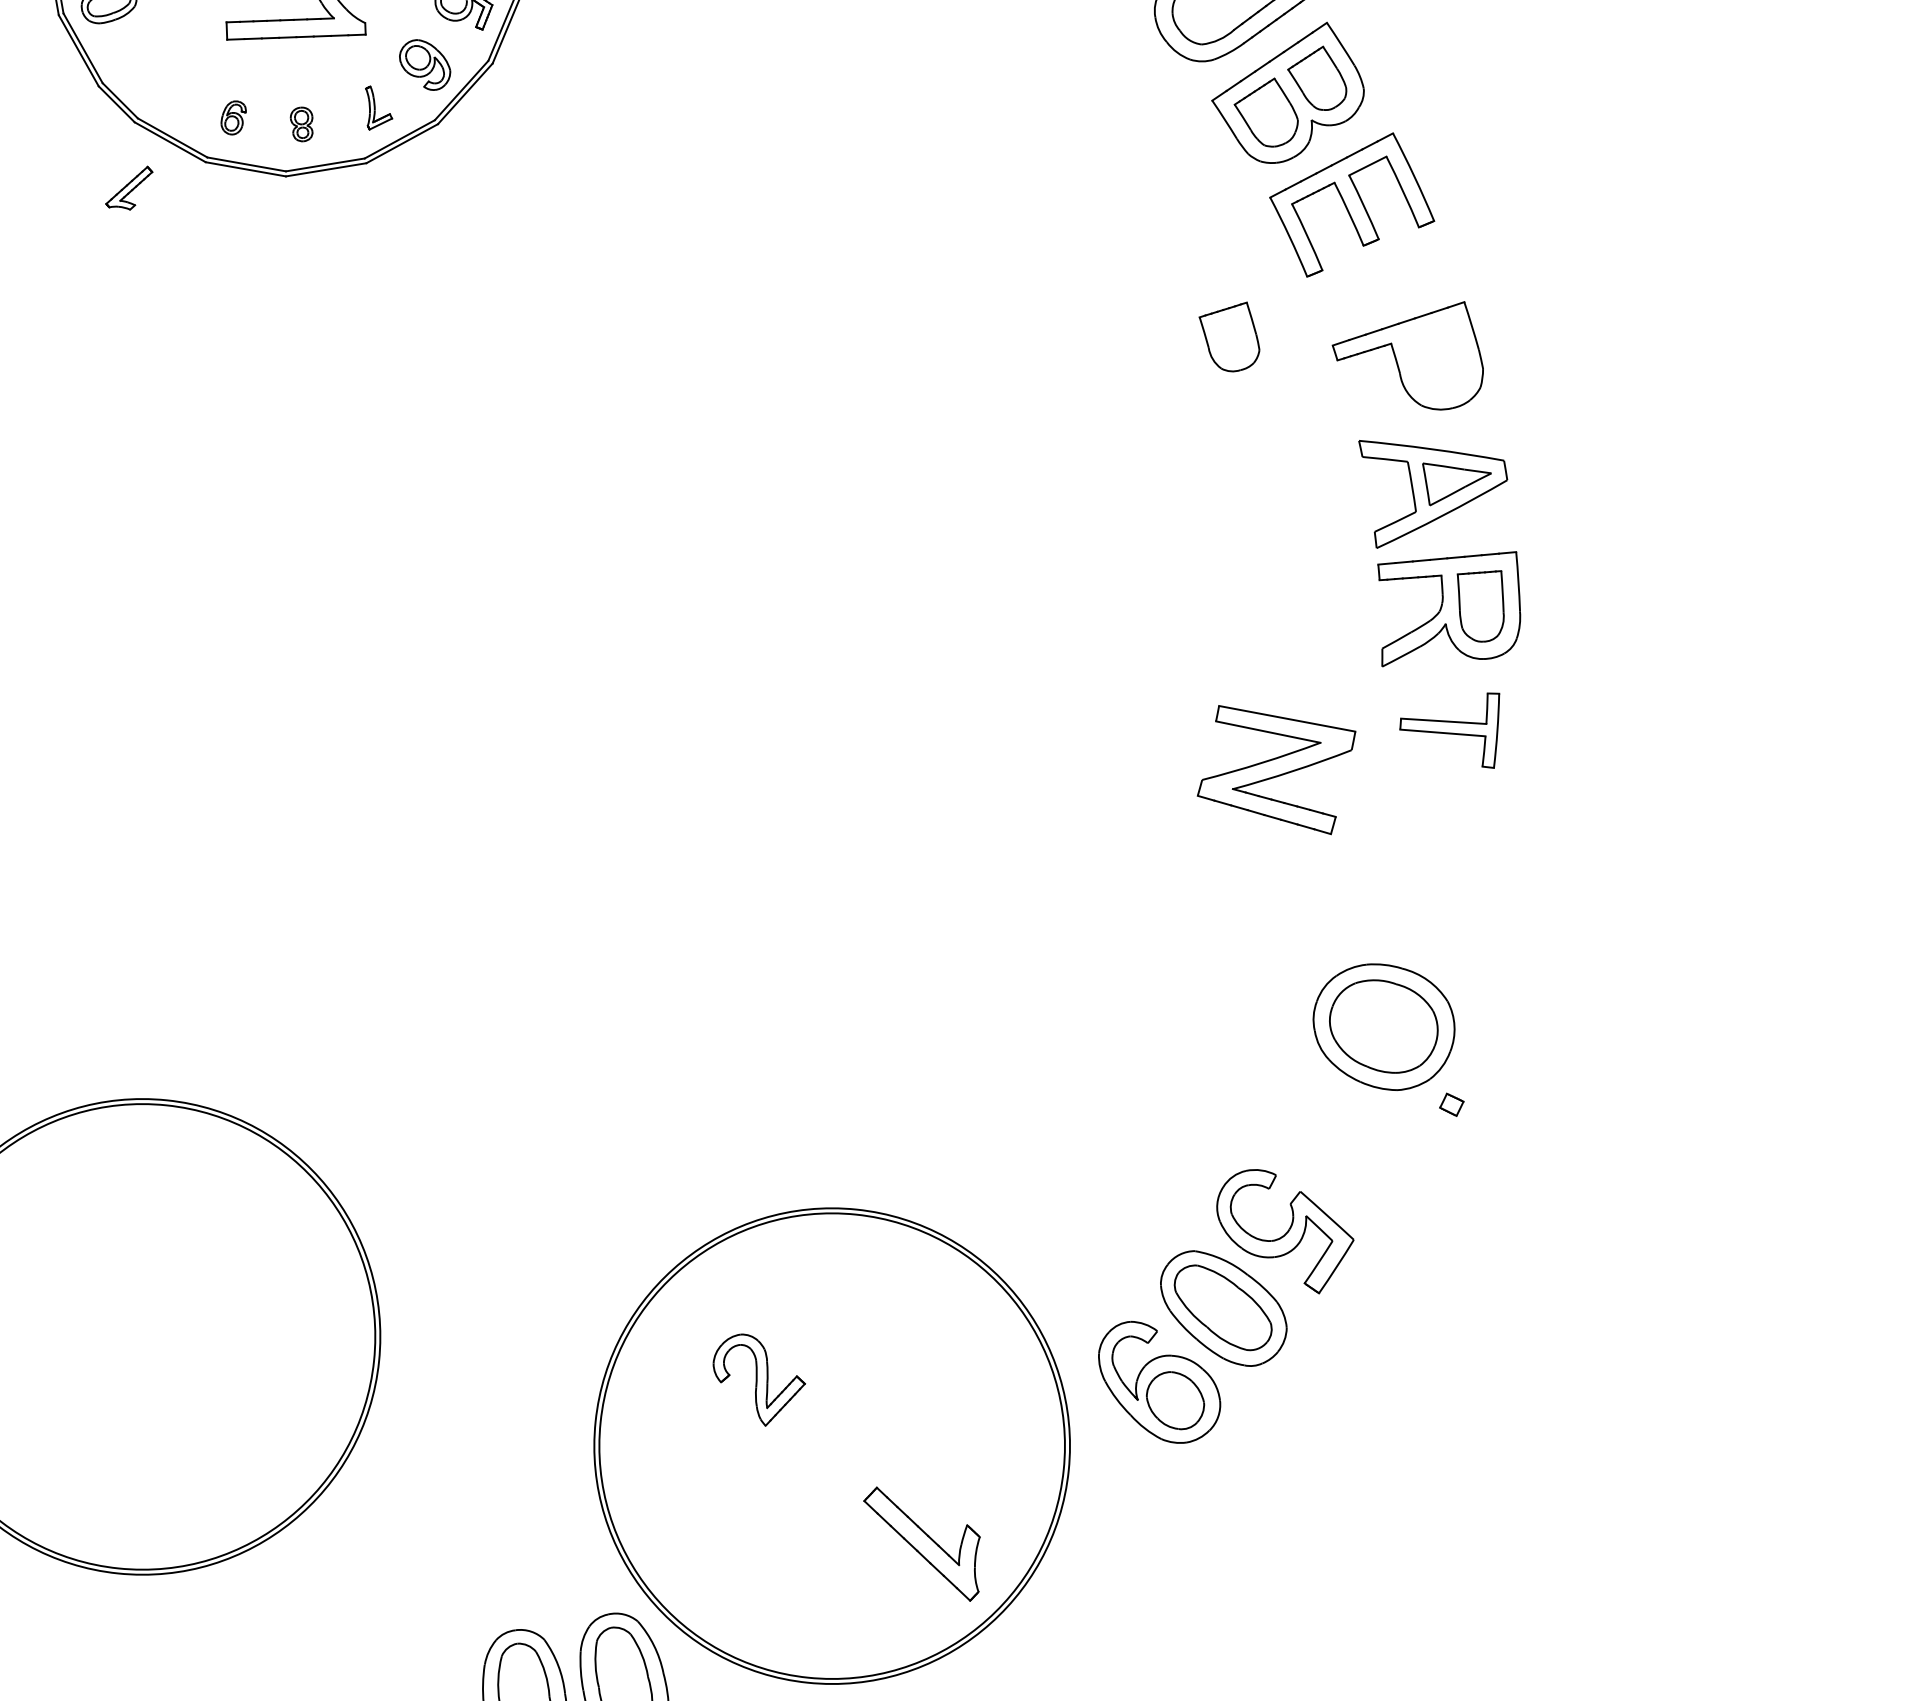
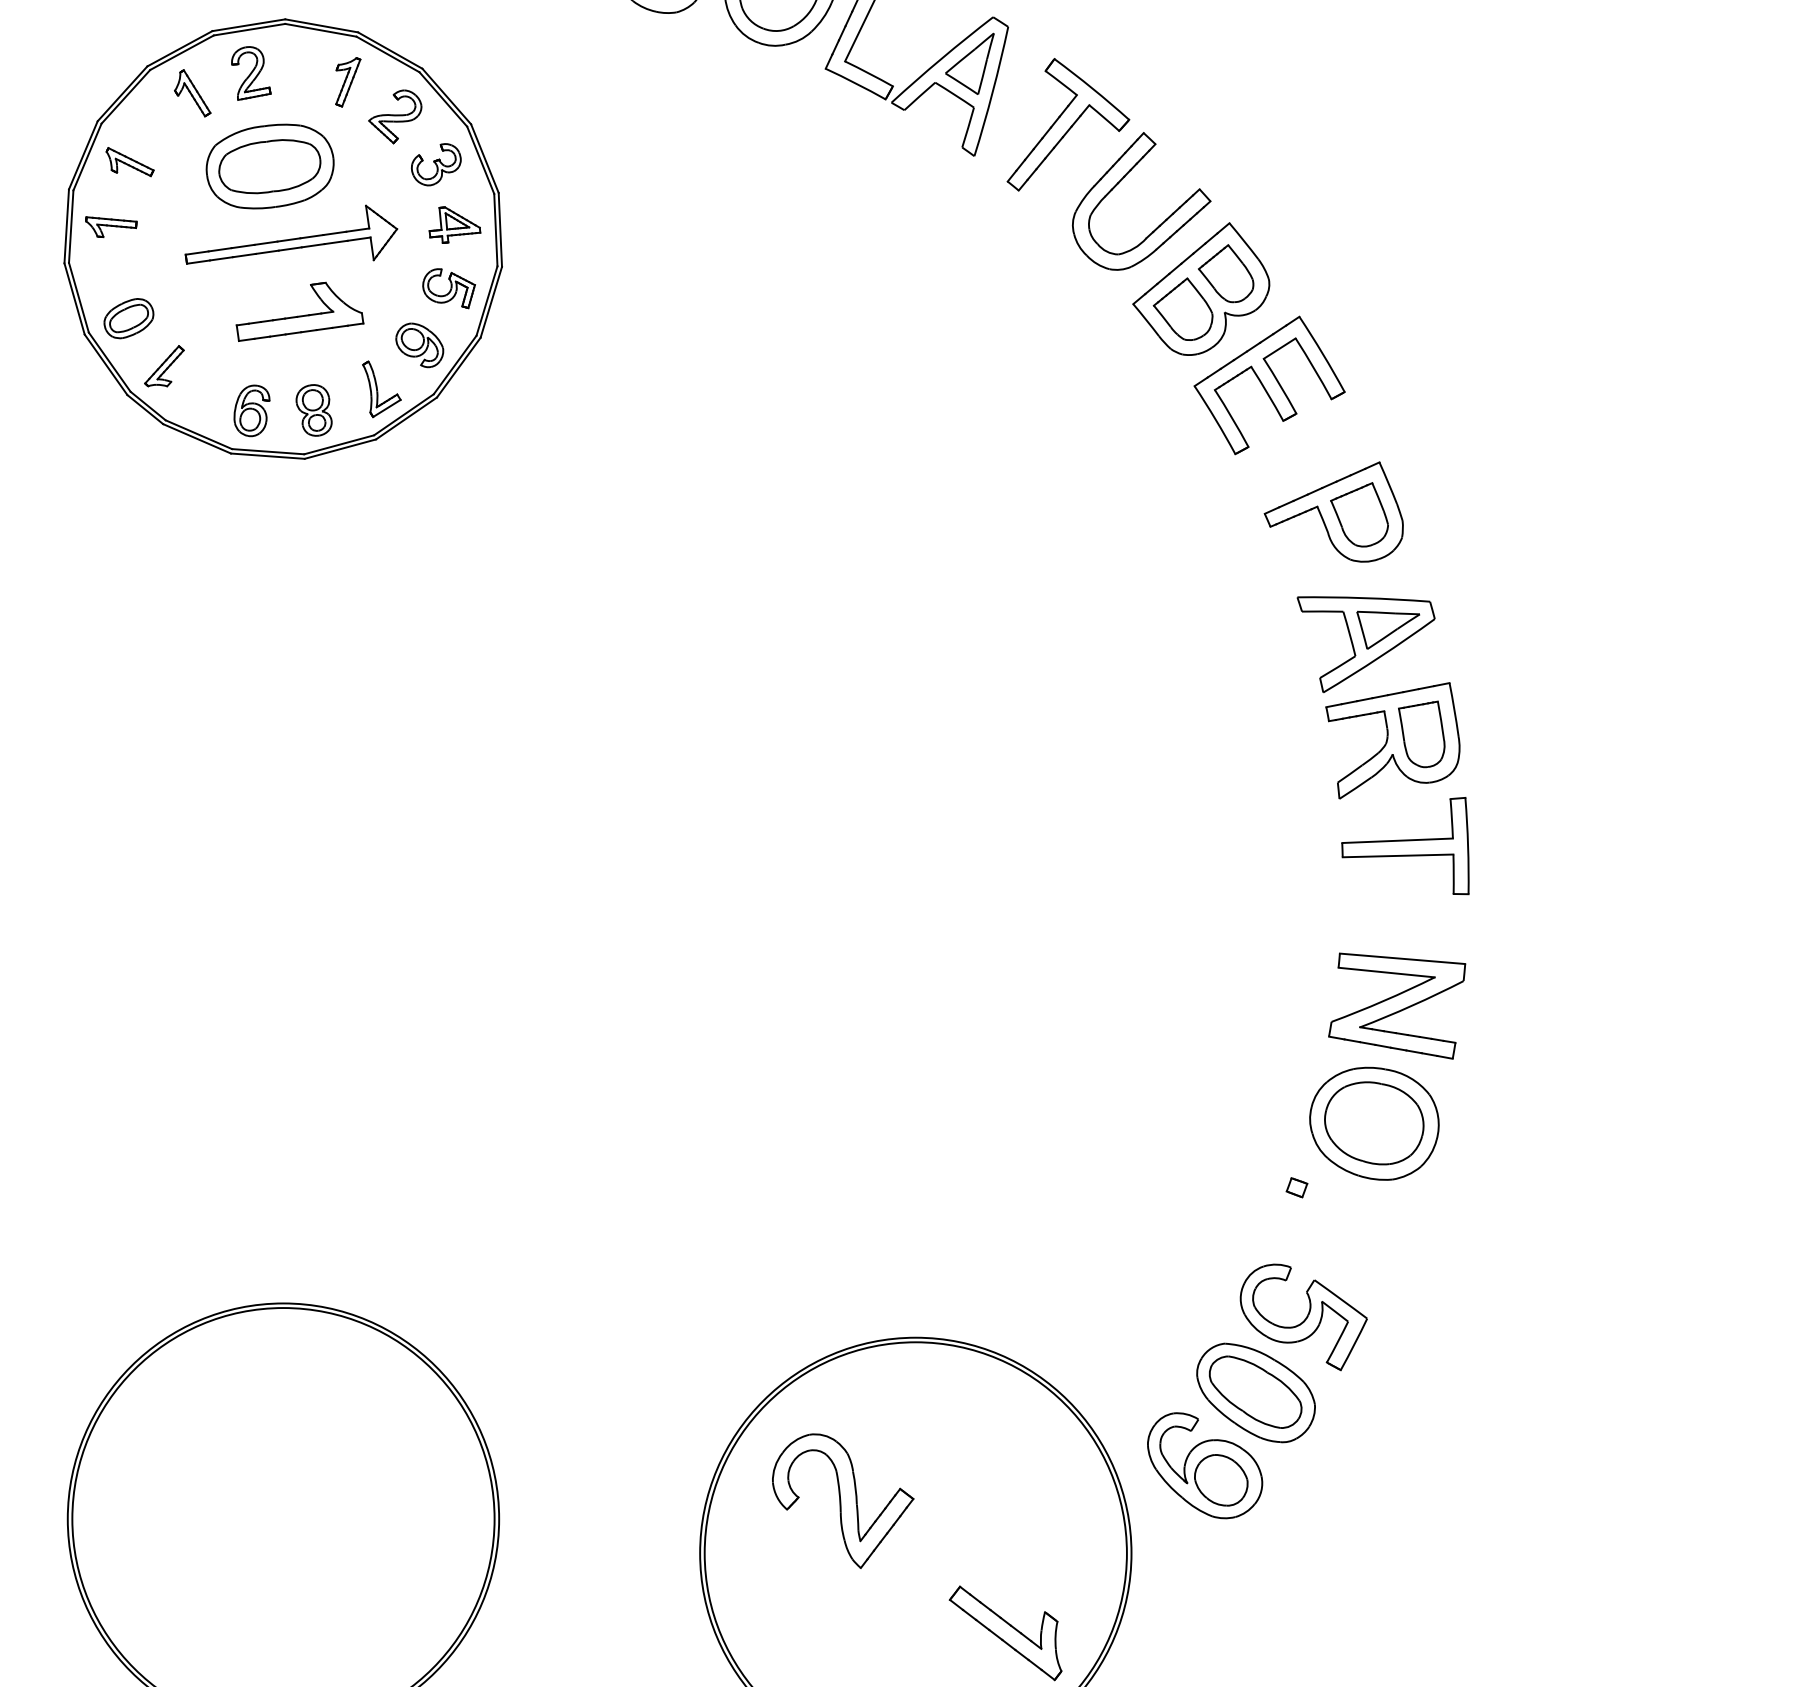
part: (378, 109) -> (381, 389), size x1.43
part: (233, 117) -> (251, 410), size x1.67
part: (301, 124) -> (313, 410), size x1.67
part: (129, 187) -> (164, 366), moved
part: (1229, 335) -> (1359, 514), moved
part: (1449, 726) -> (1405, 846), size x1.43
part: (1276, 769) -> (1397, 1005), moved
part: (1451, 1104) -> (1296, 1187), moved
part: (758, 1379) -> (843, 1500), size x1.67

